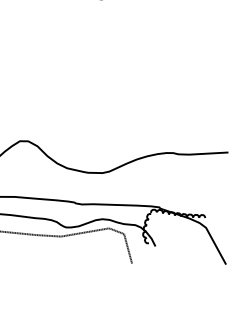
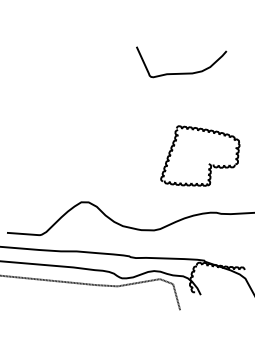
part: (155, 88) -> (200, 155), added

